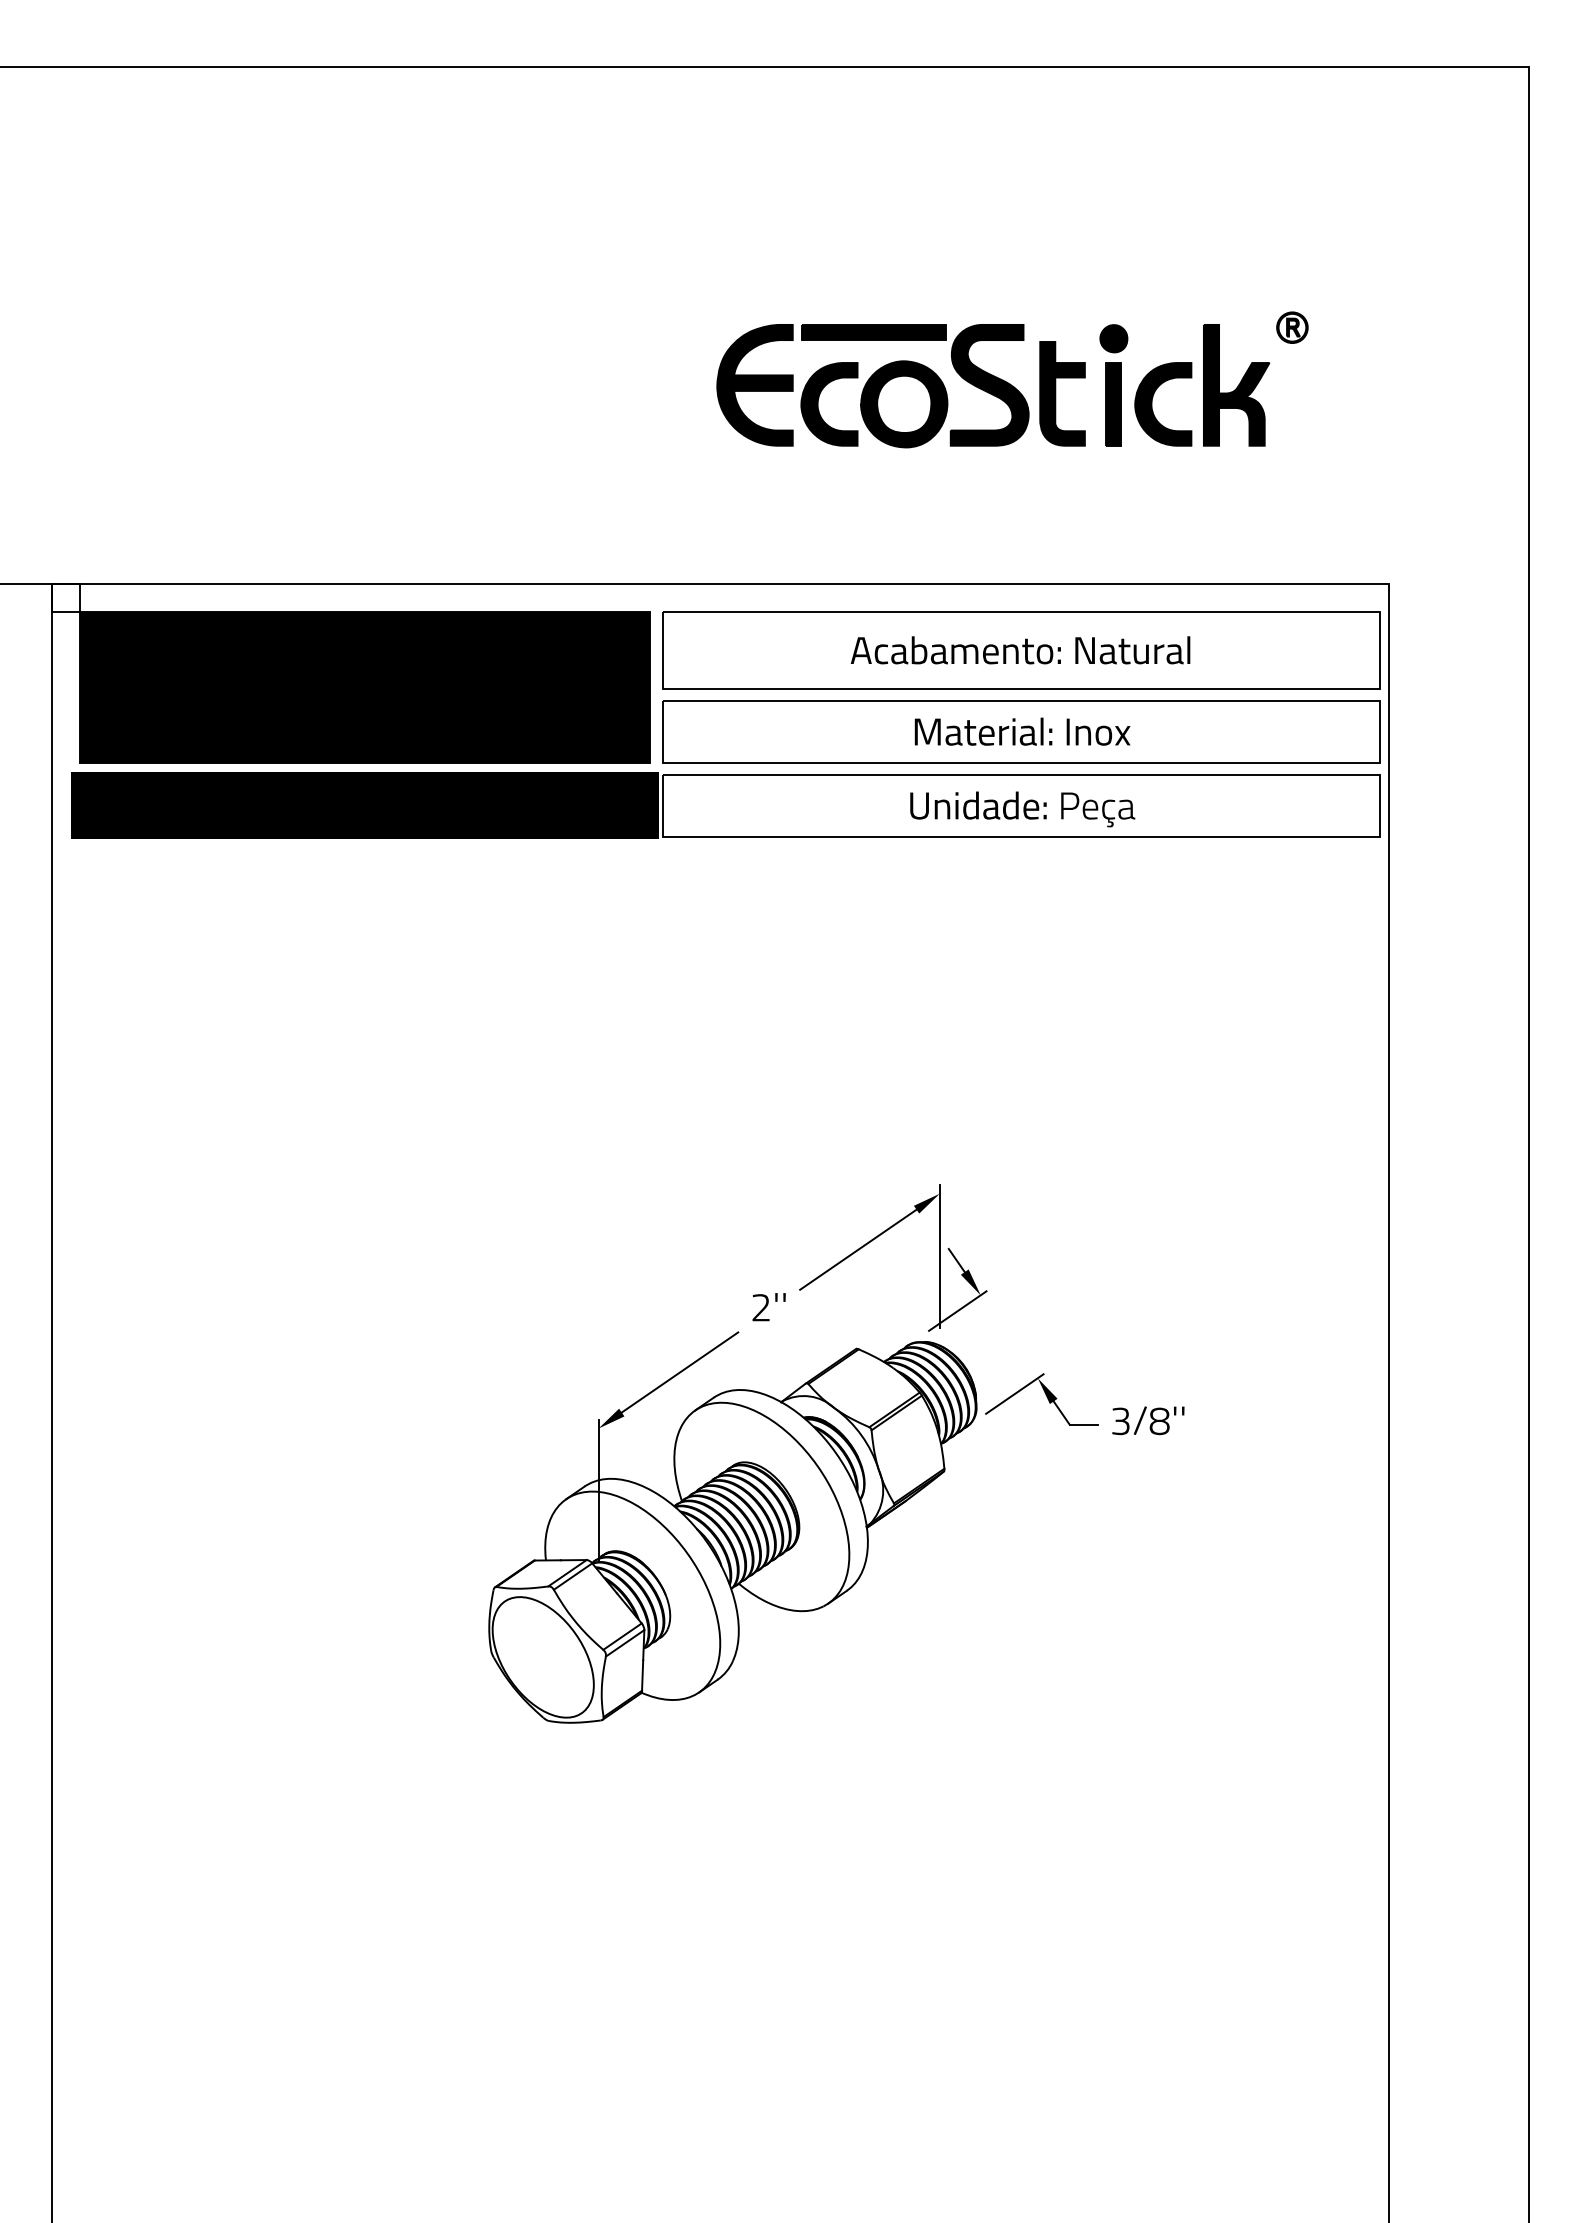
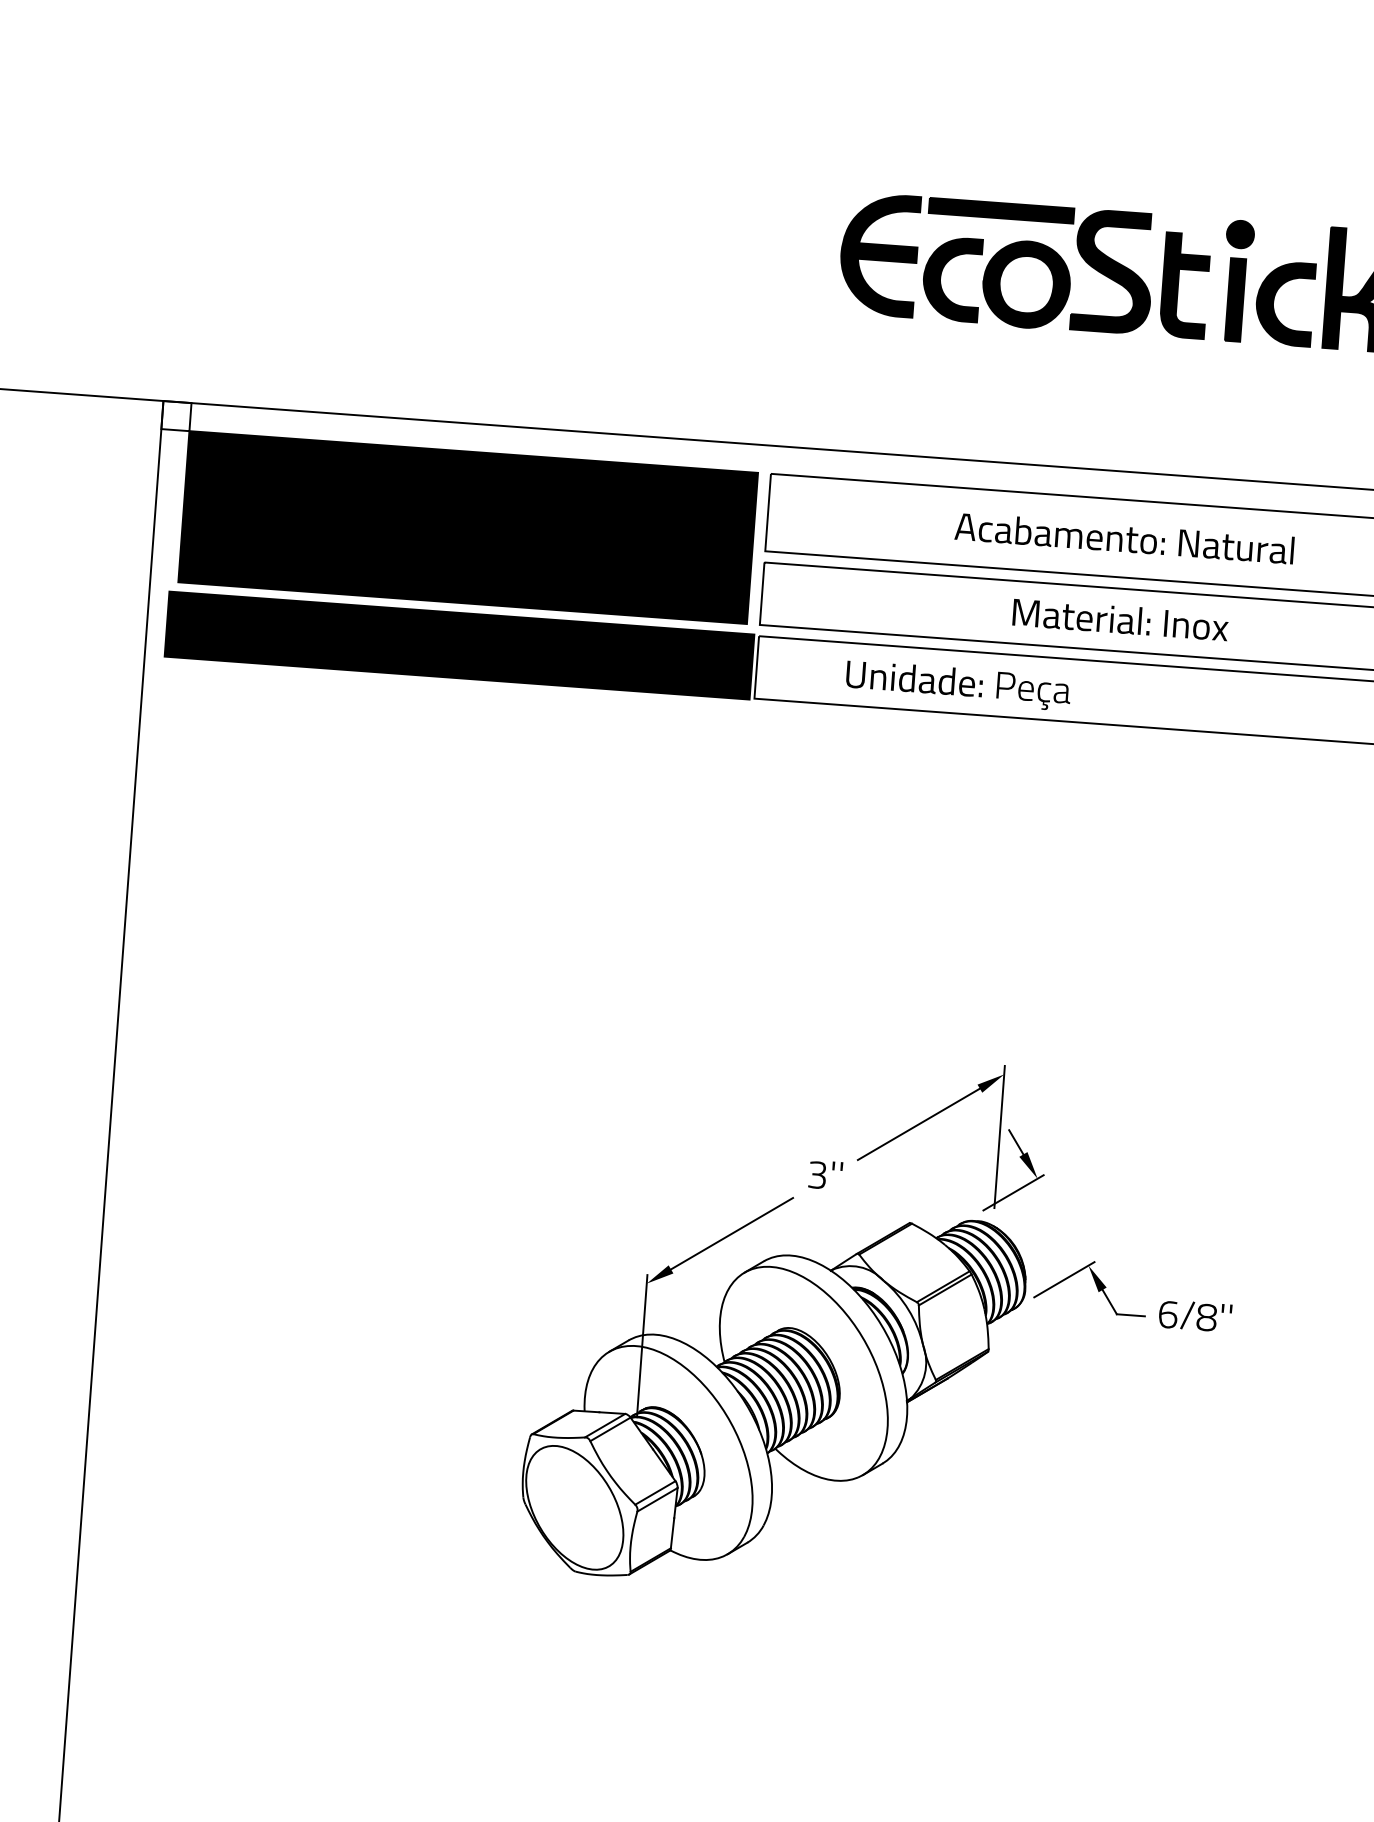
text: (1022, 809) -> (958, 685), moved
text: (760, 1307) -> (817, 1174), 2'' -> 3''
text: (1120, 1420) -> (1167, 1313), 3/8'' -> 6/8''

